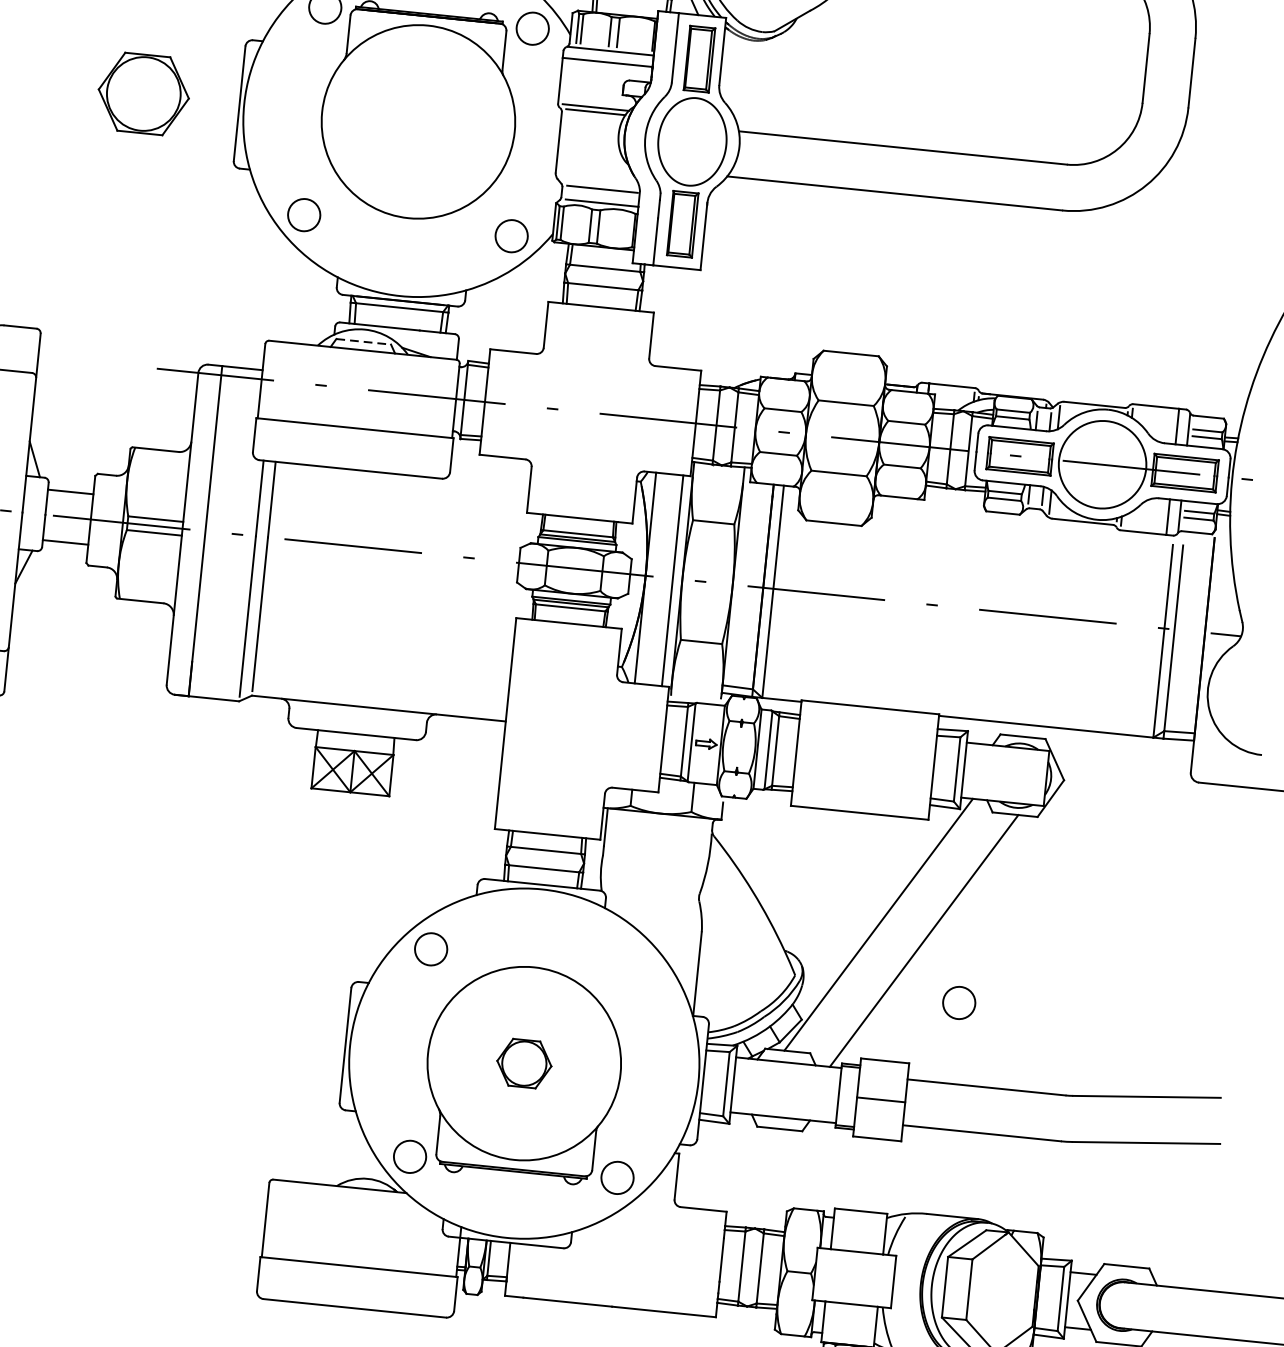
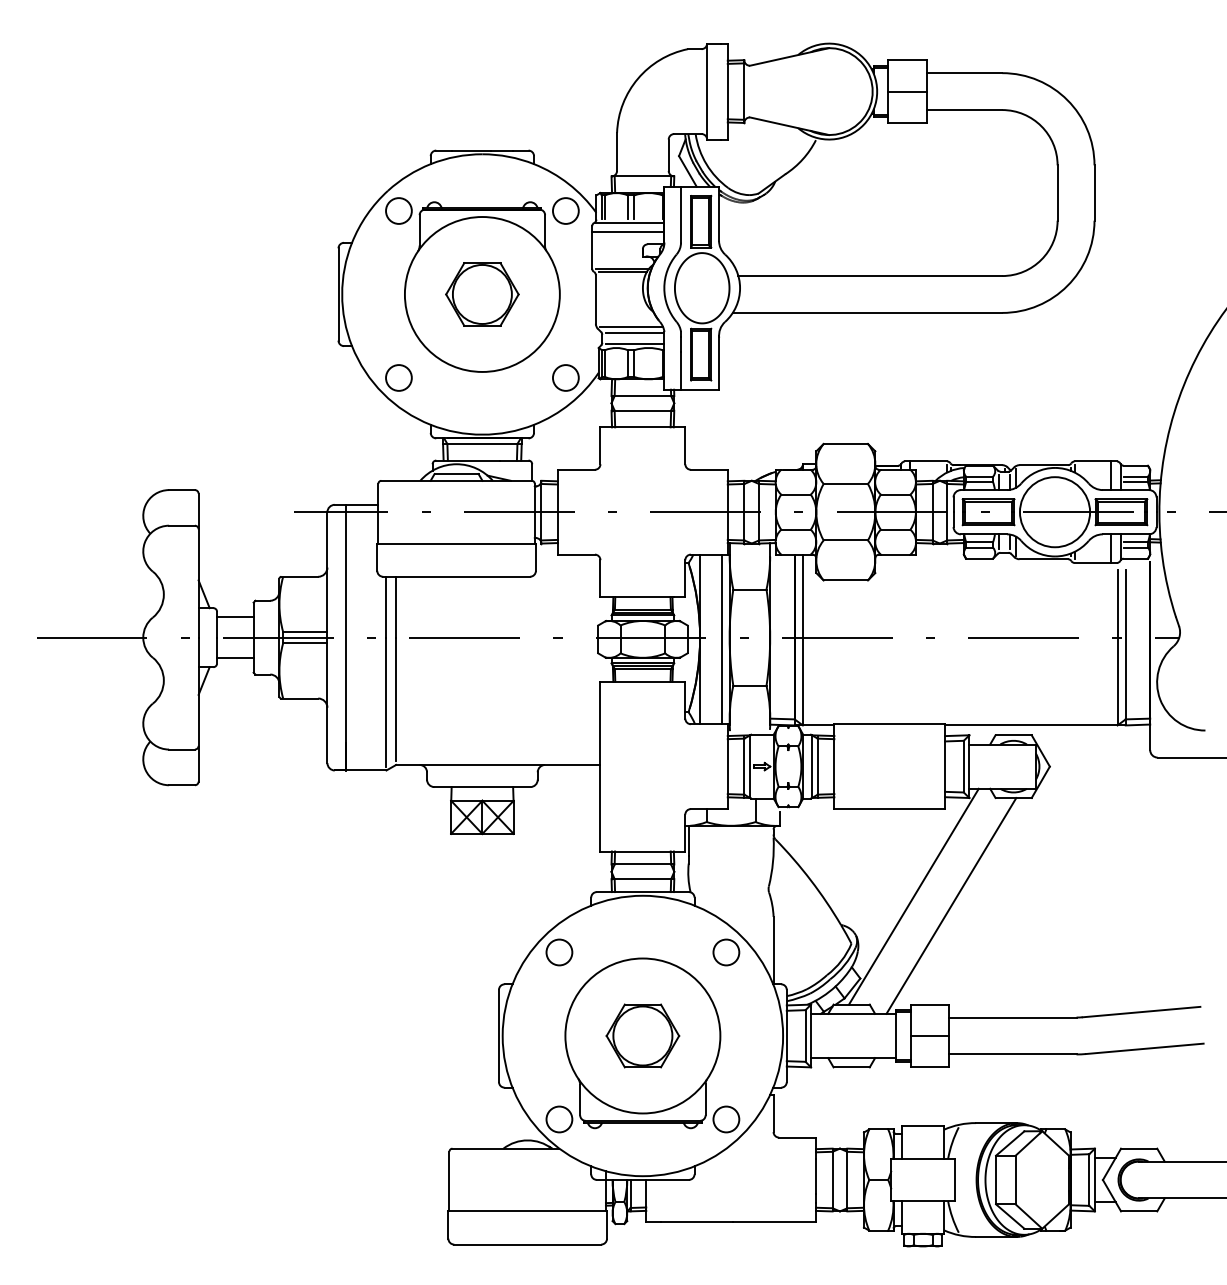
part: (143, 94) -> (482, 294), moved
line: (599, 180) -> (631, 326), added
line: (364, 342) -> (457, 474), dashed -> solid
circle: (959, 1003) -> (726, 952), moved
part: (523, 1062) -> (642, 1035), size x1.67

